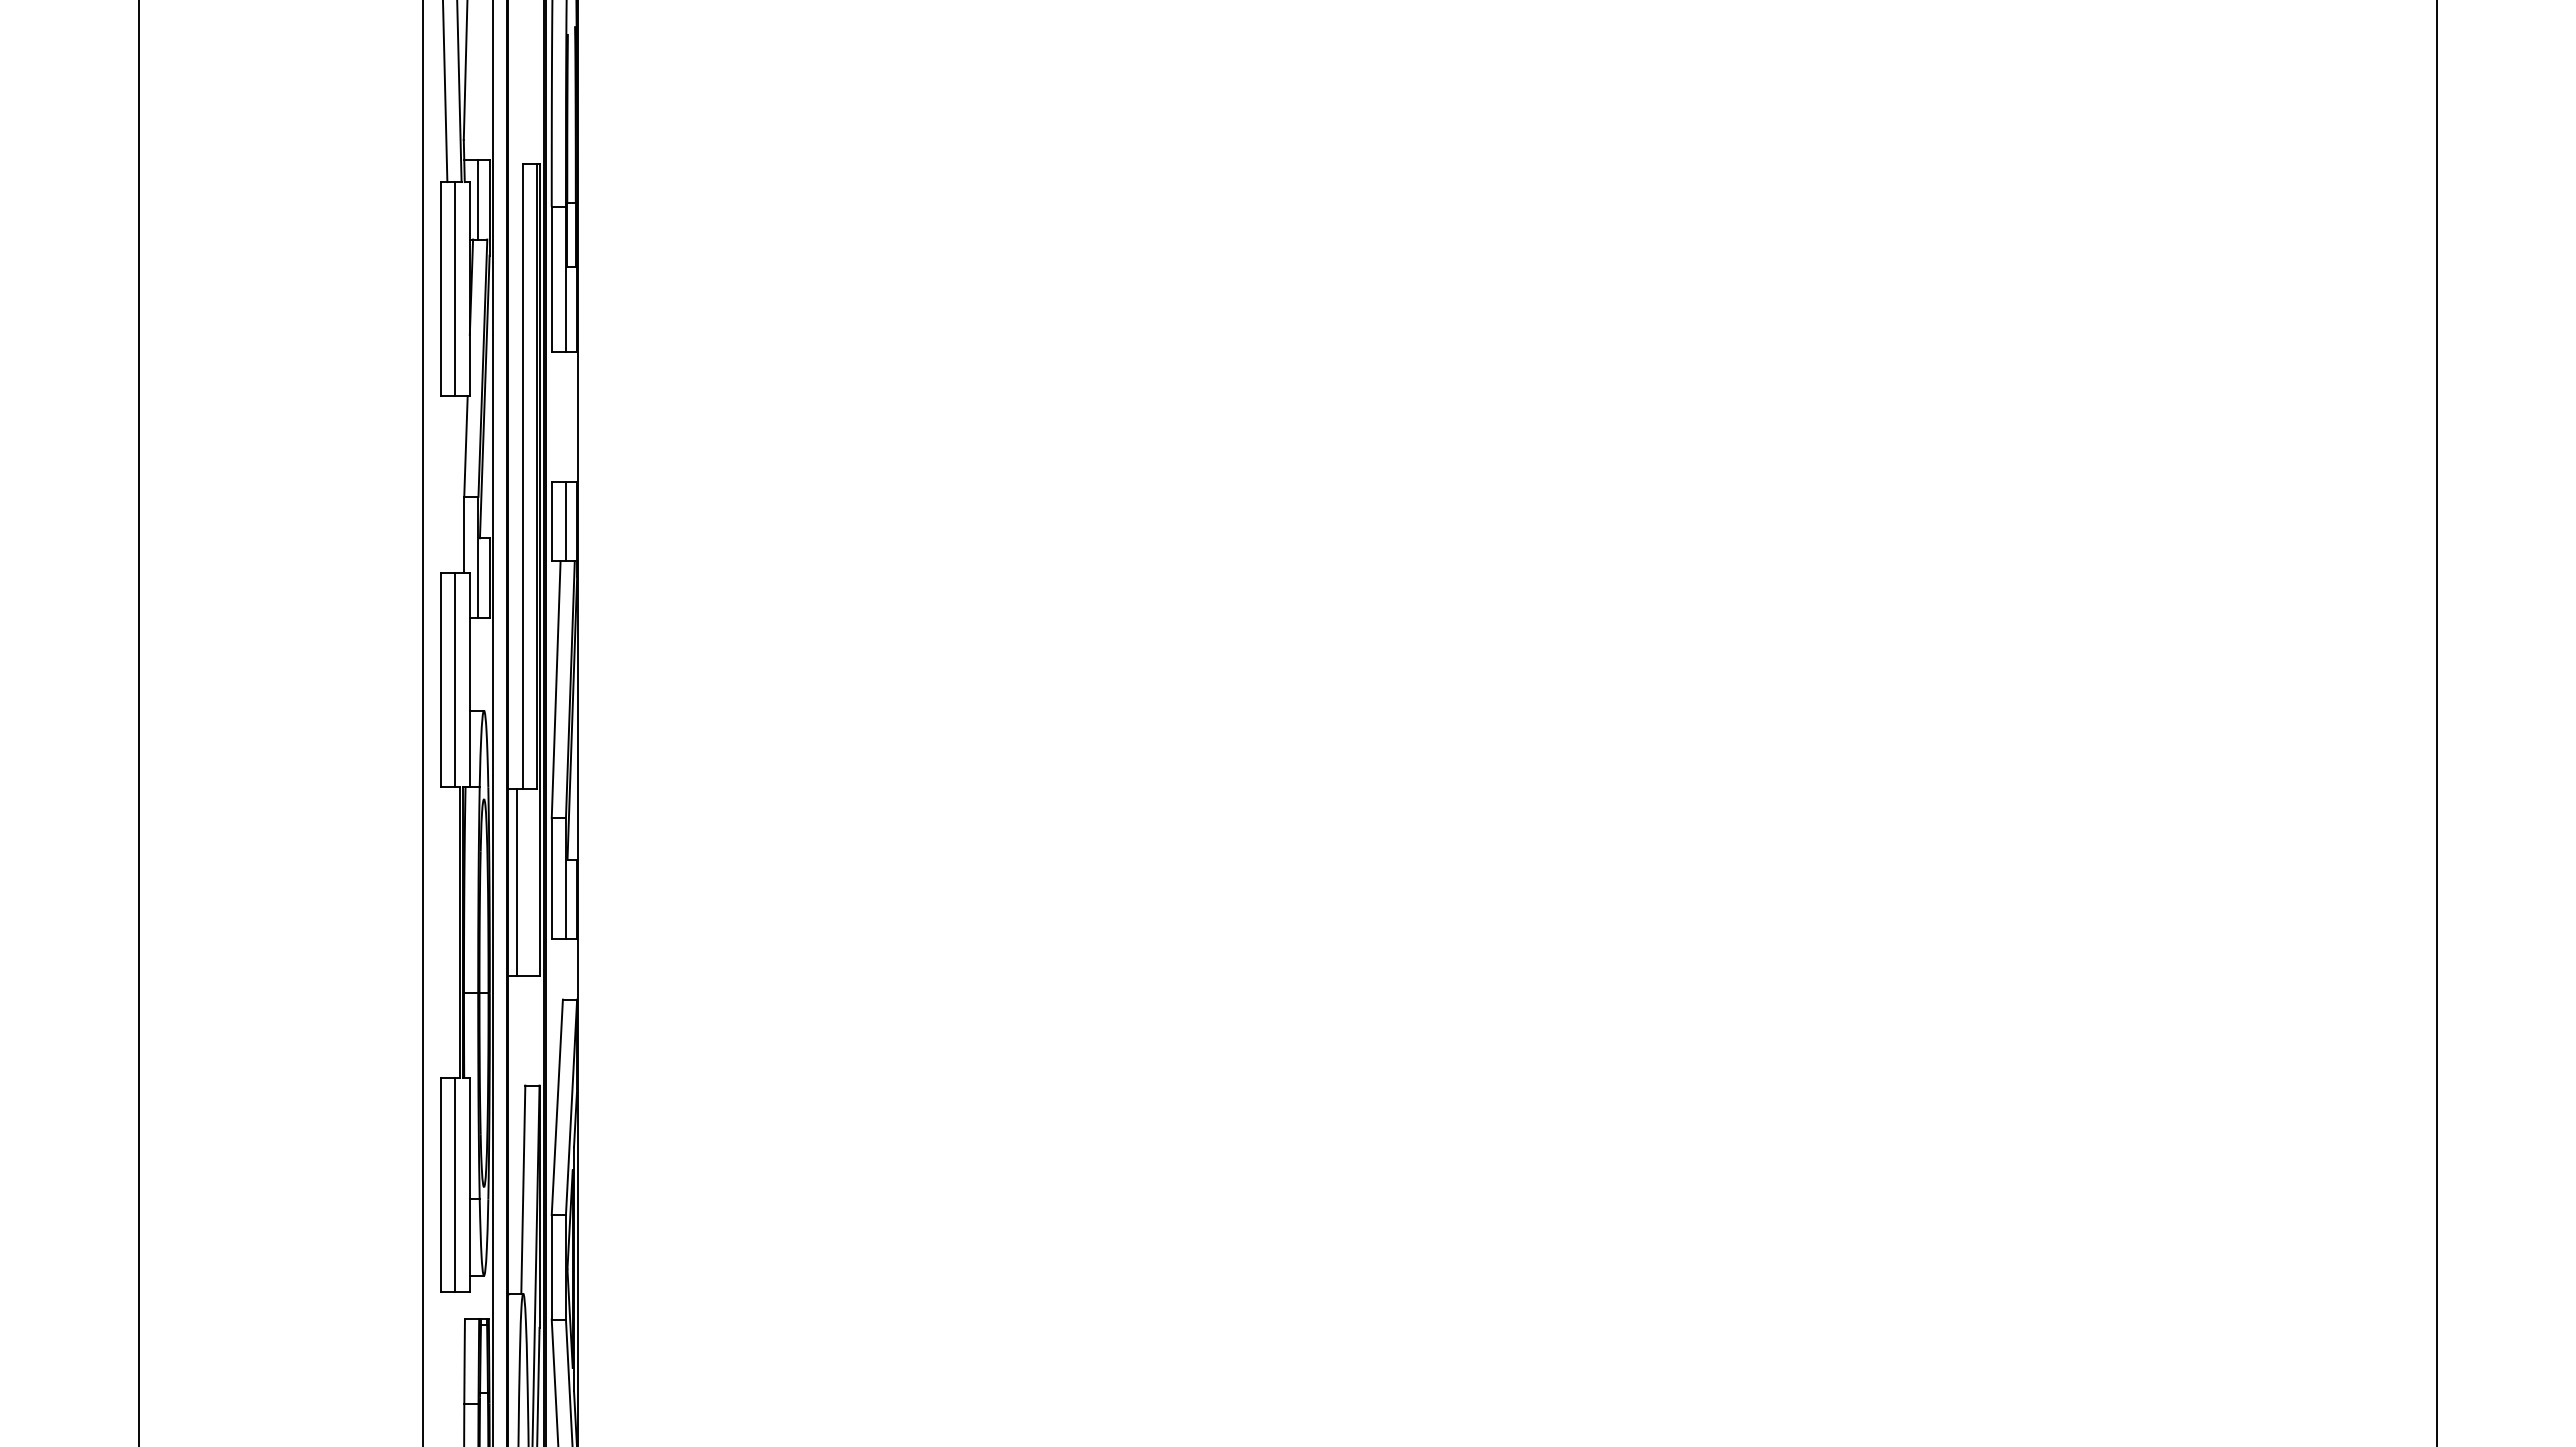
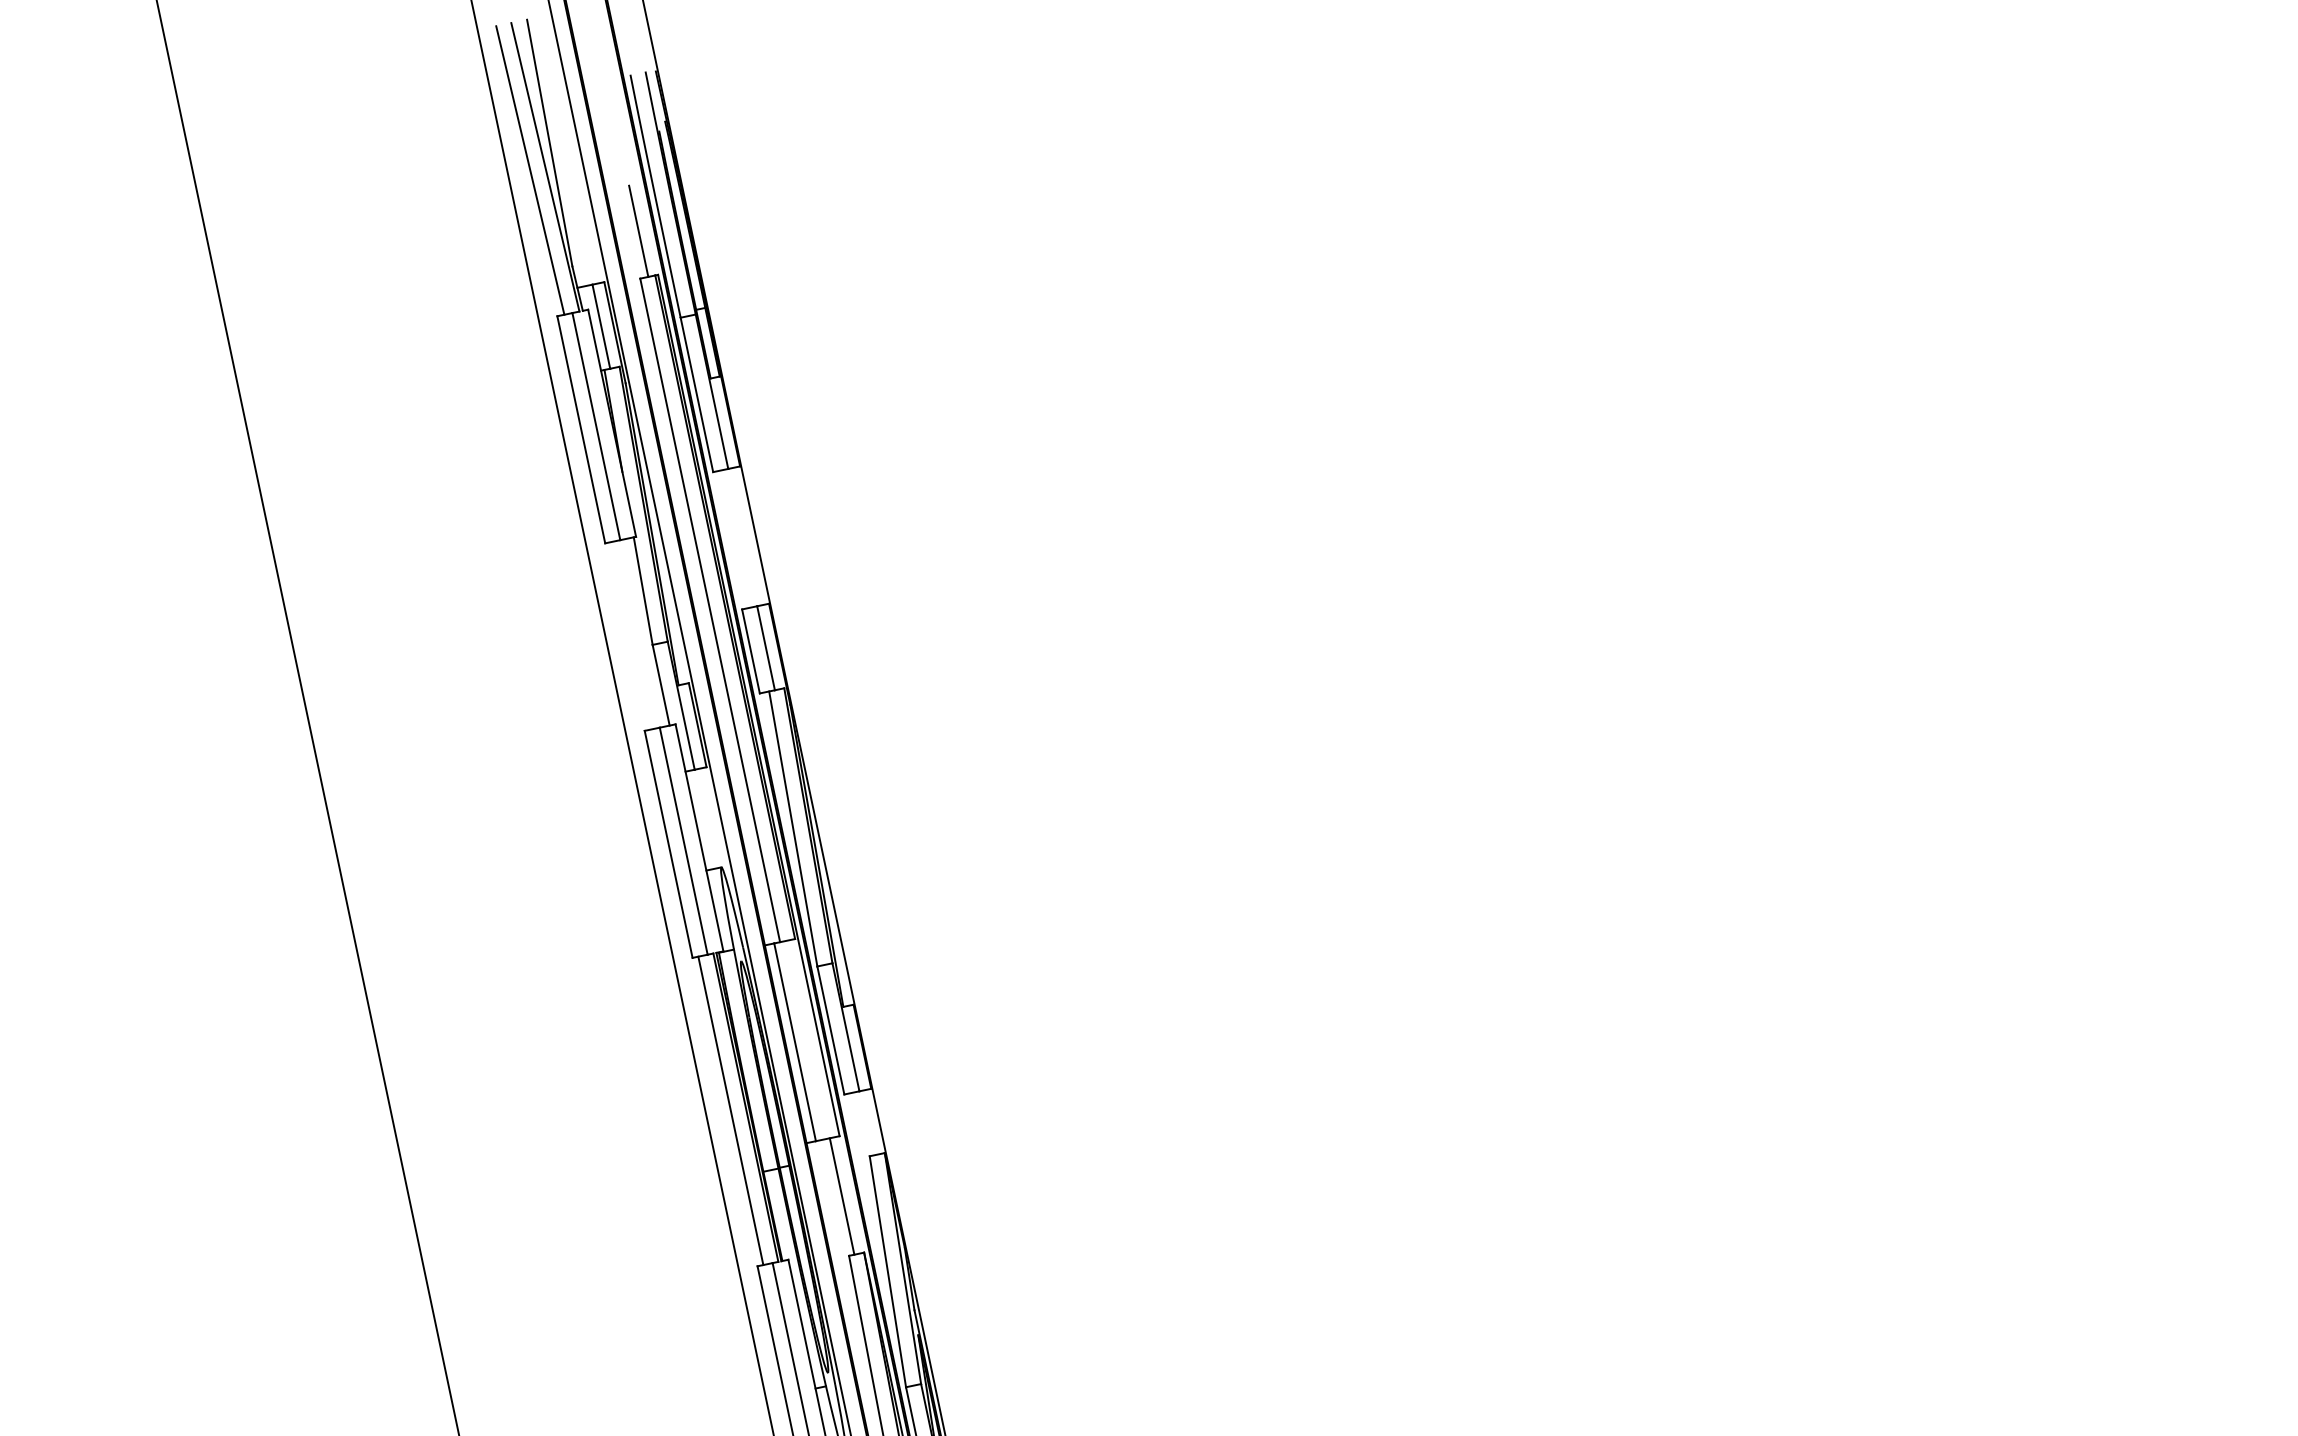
line: (530, 120) -> (638, 230), added
line: (446, 931) -> (730, 1109), added
line: (530, 1030) -> (842, 1196), added

